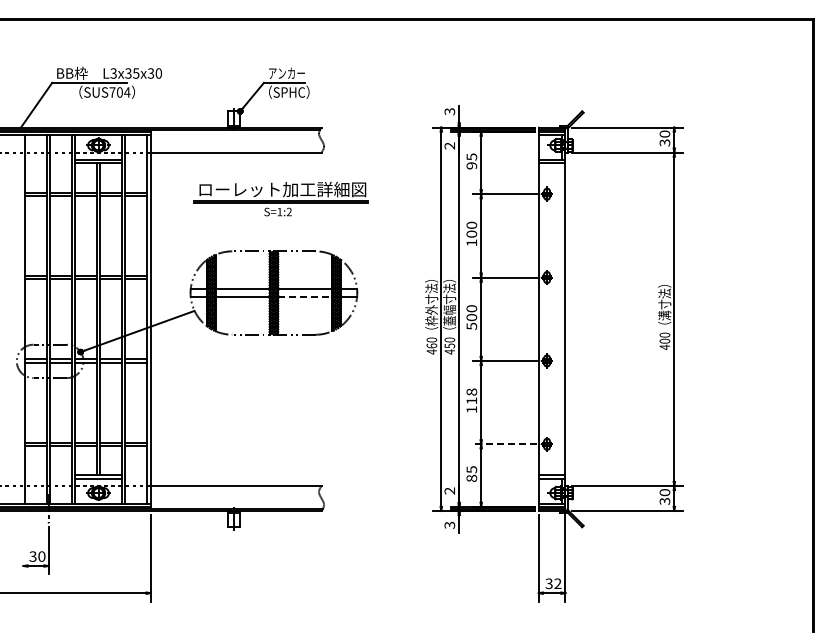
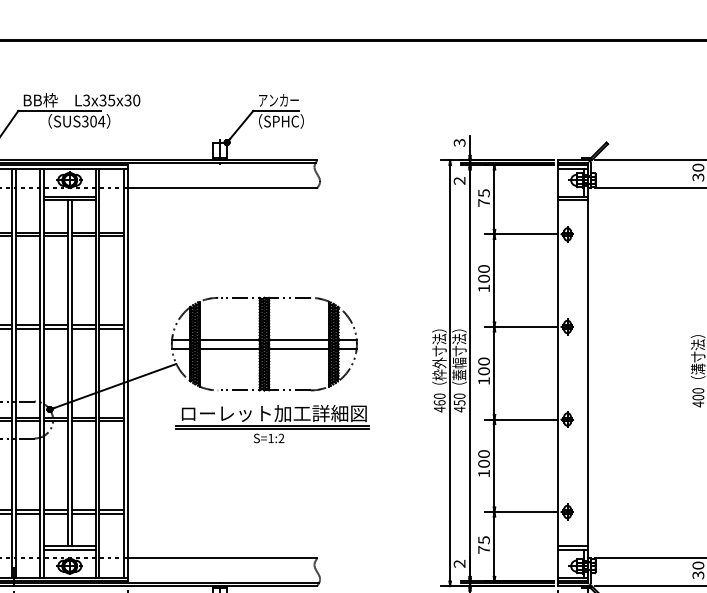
text: (112, 92) -> (85, 121), SUS704 -> SUS304
text: (471, 165) -> (483, 202), 95 -> 75
part: (280, 198) -> (271, 423), moved
line: (305, 297) -> (299, 349), dashed -> solid
text: (471, 325) -> (483, 380), 500 -> 100
text: (471, 396) -> (483, 458), 118 -> 100
line: (504, 444) -> (520, 512), dashed -> solid
text: (471, 478) -> (483, 549), 85 -> 75

